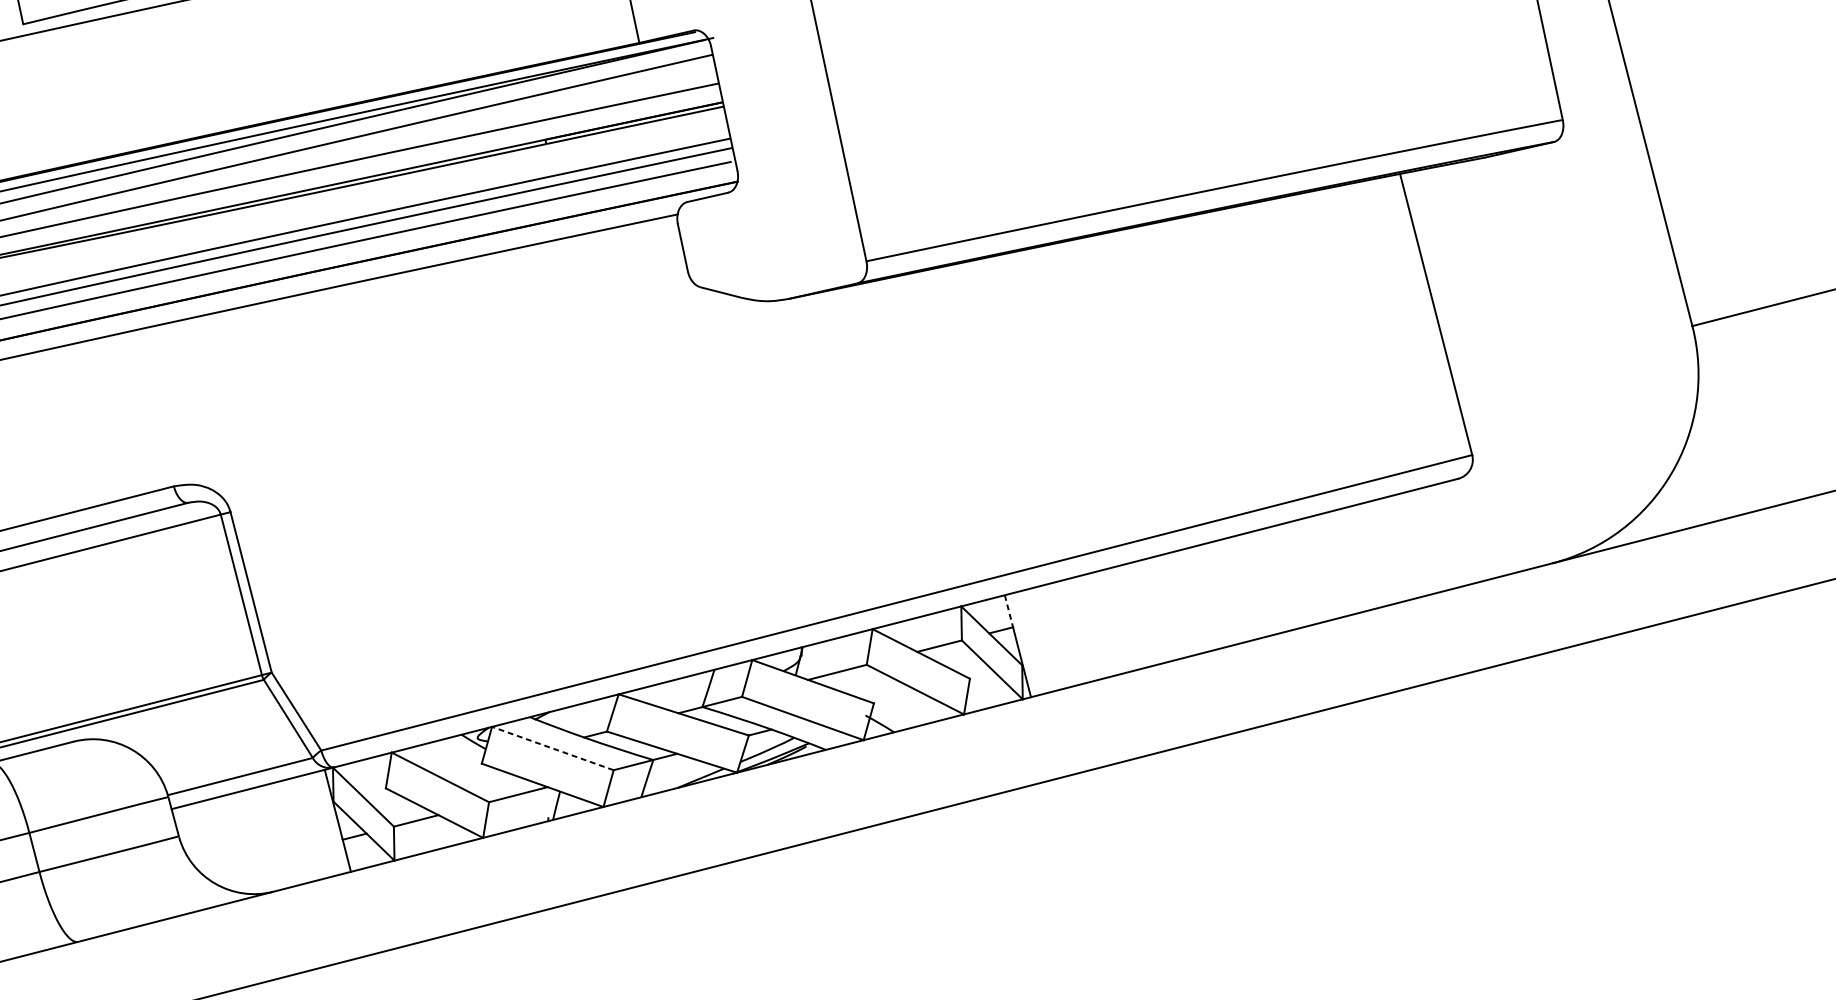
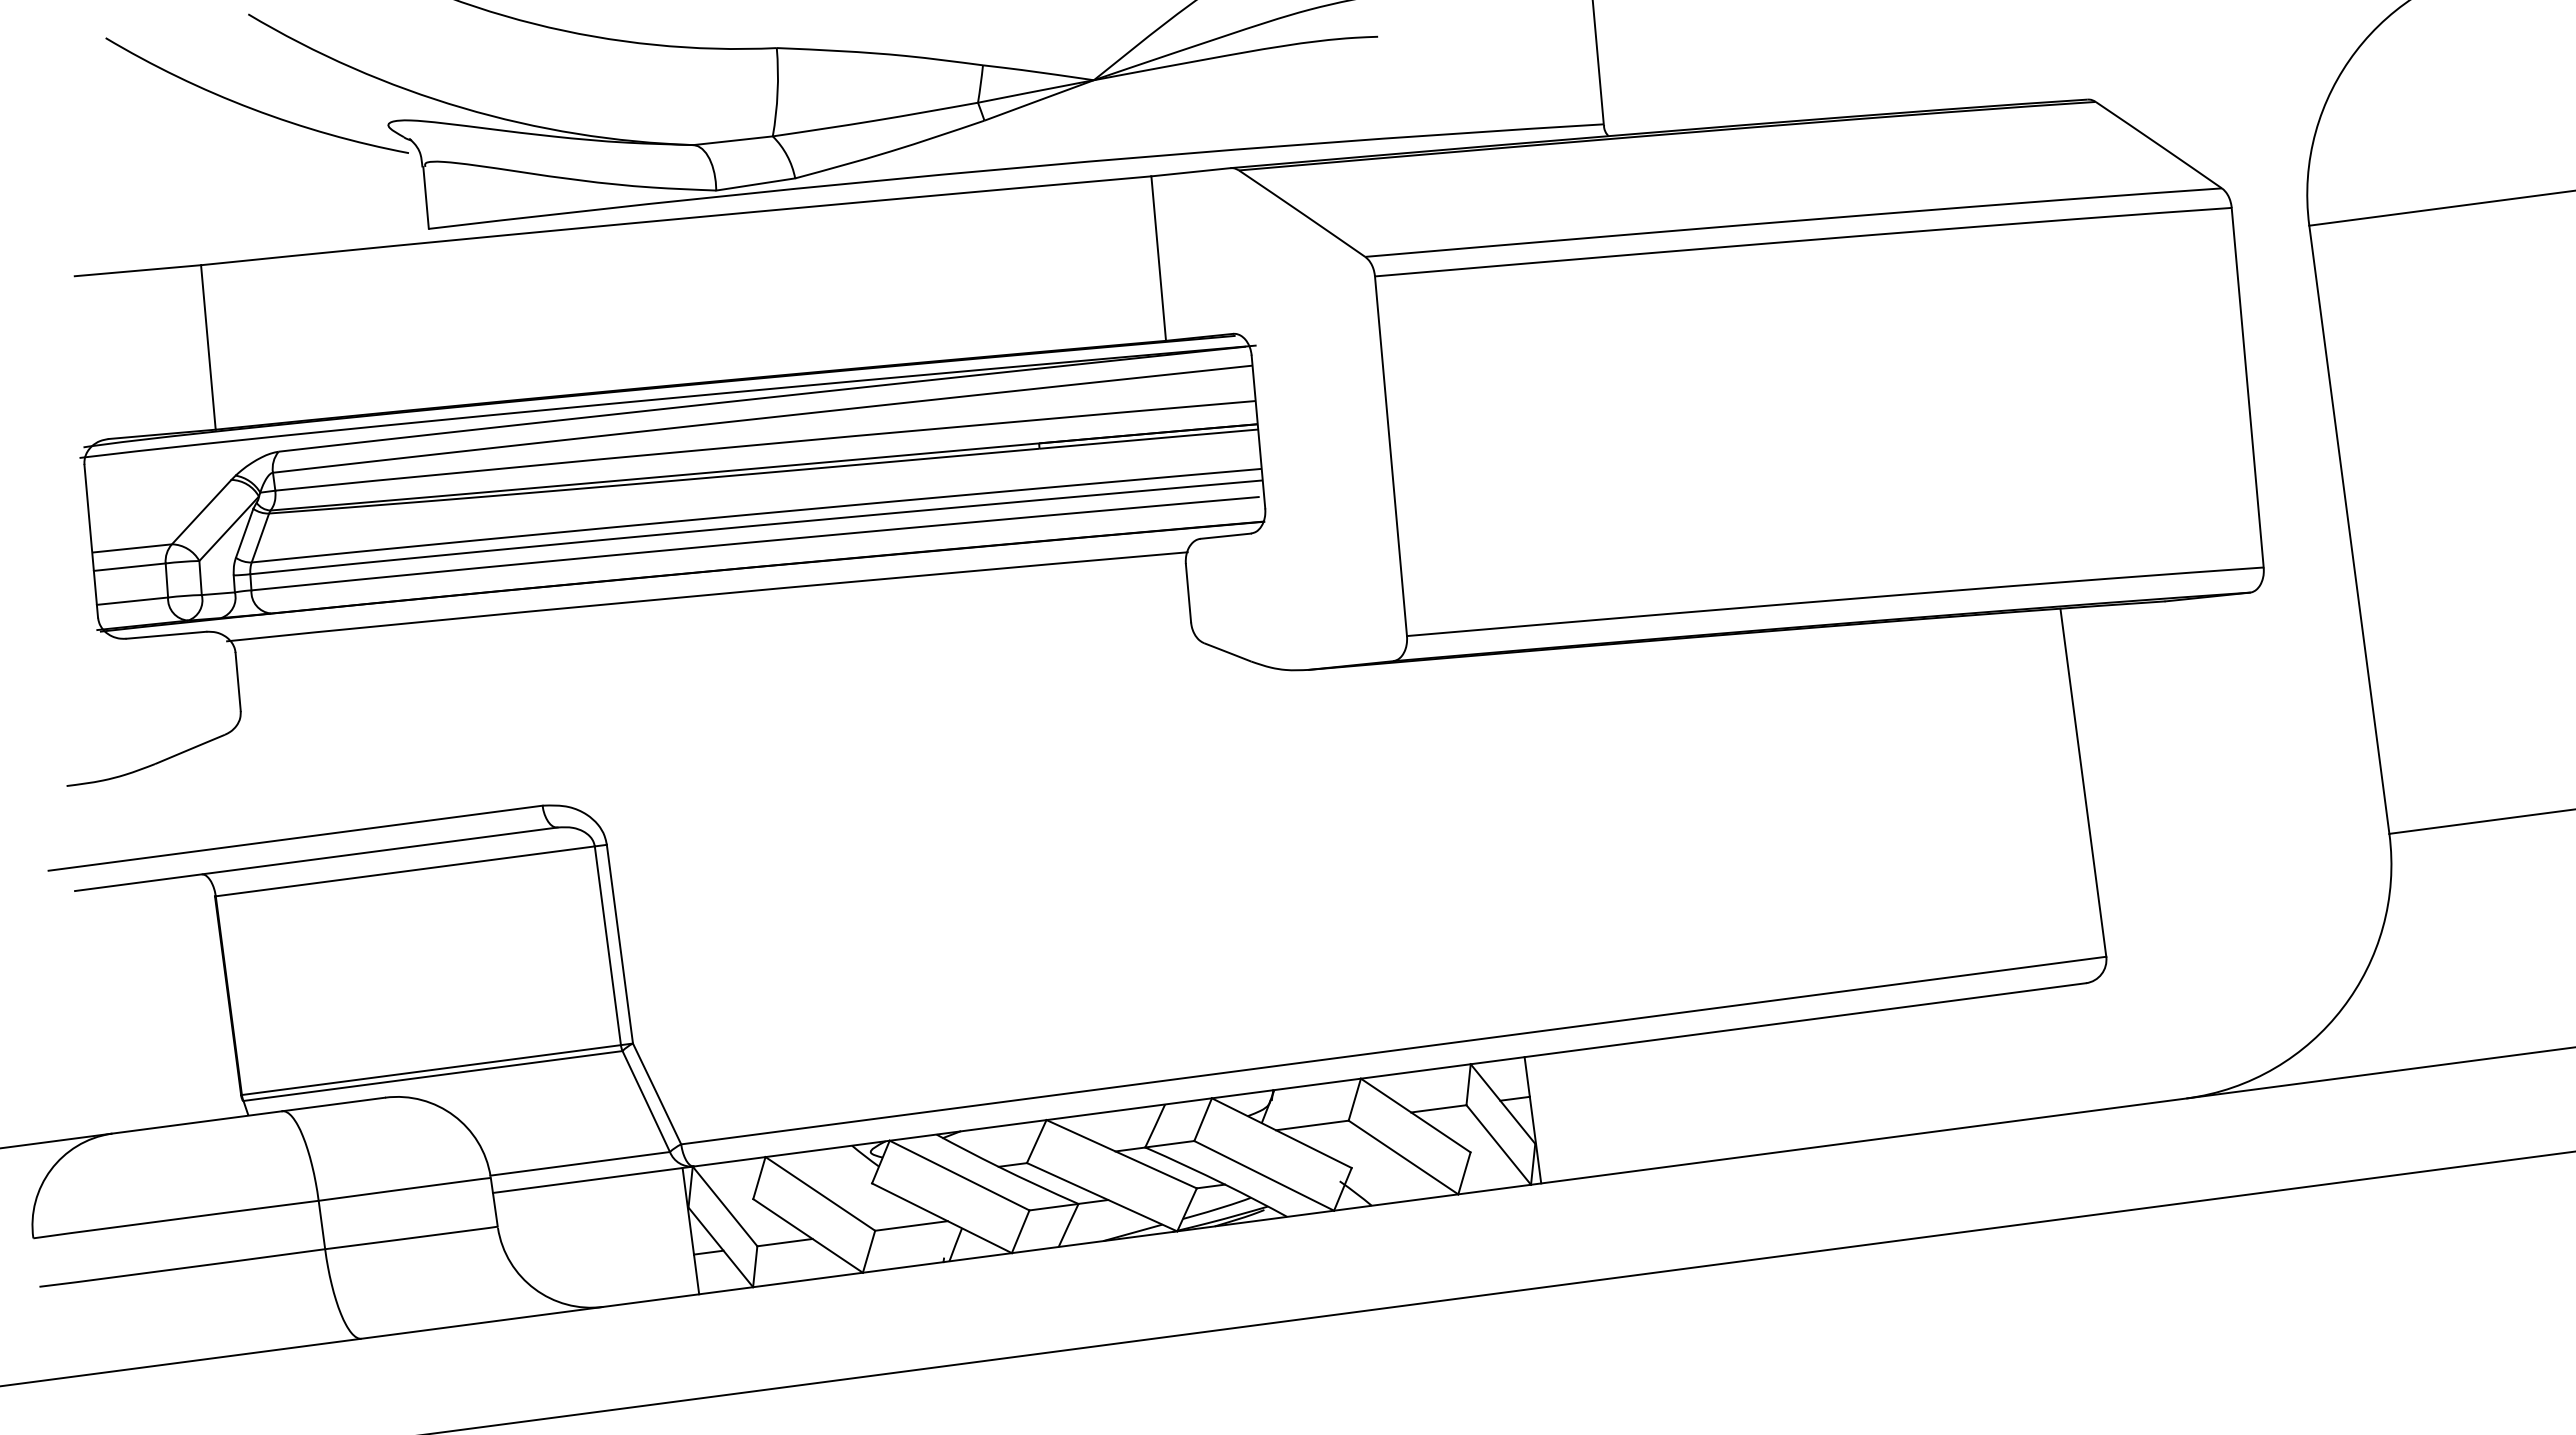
line: (1009, 611) -> (1527, 1077), dashed -> solid
line: (552, 748) -> (959, 1175), dashed -> solid

